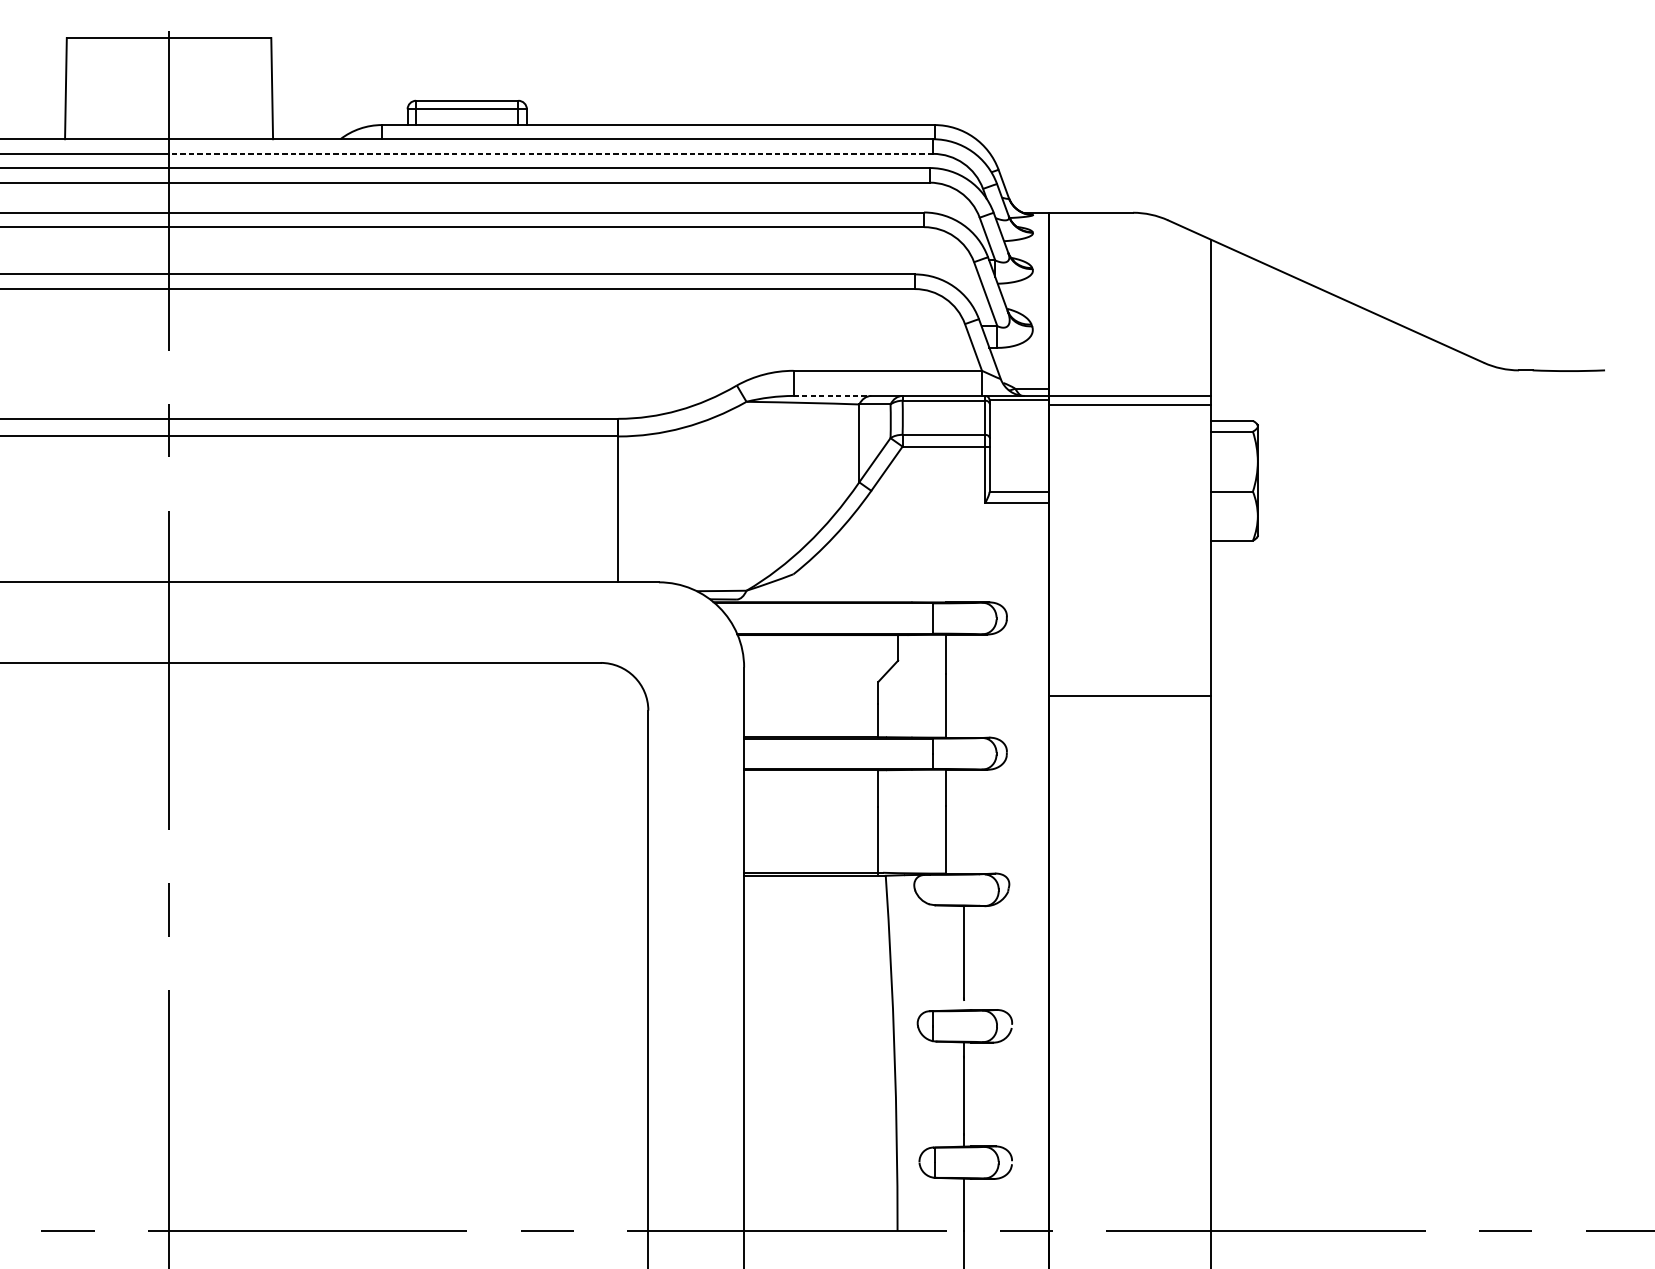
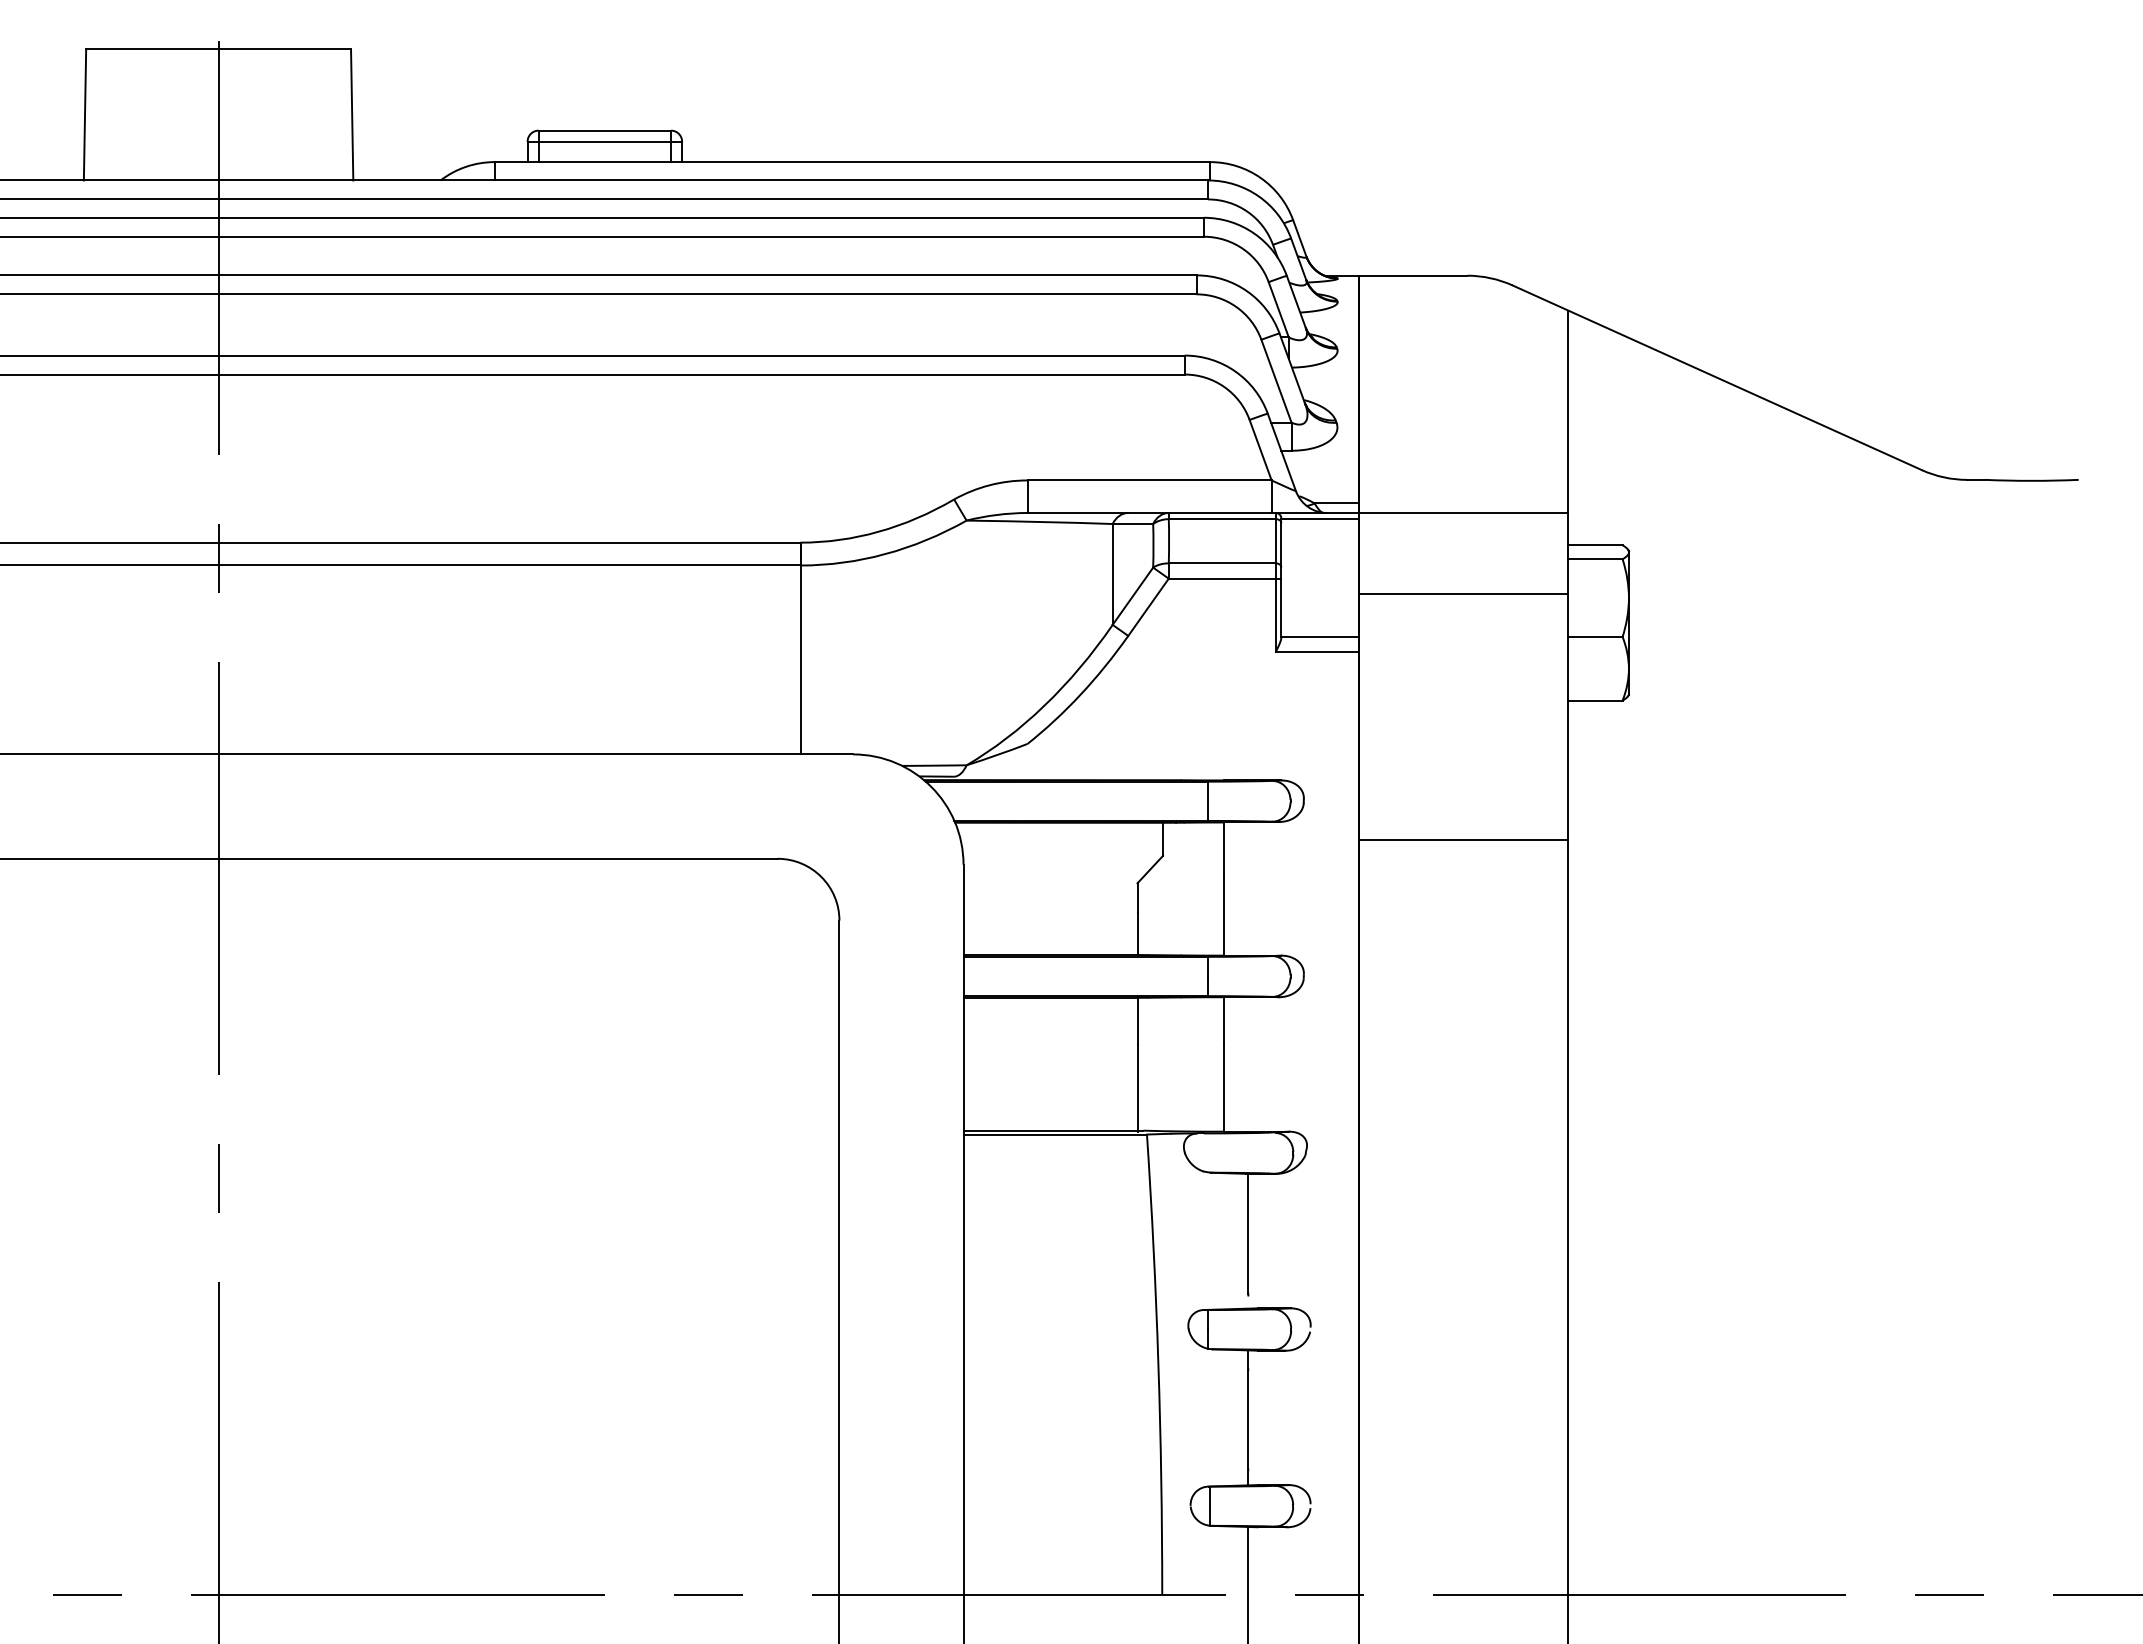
line: (551, 153) -> (713, 199), dashed -> solid
line: (832, 395) -> (1078, 512), dashed -> solid
line: (1130, 405) -> (1463, 594), moved
line: (1130, 695) -> (1463, 839), moved

